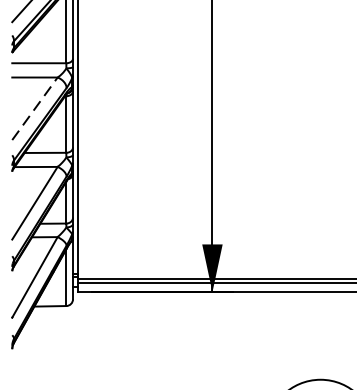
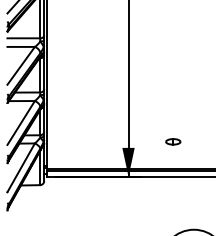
line: (35, 108) -> (21, 65), dashed -> solid
part: (286, 233) -> (173, 141), added

